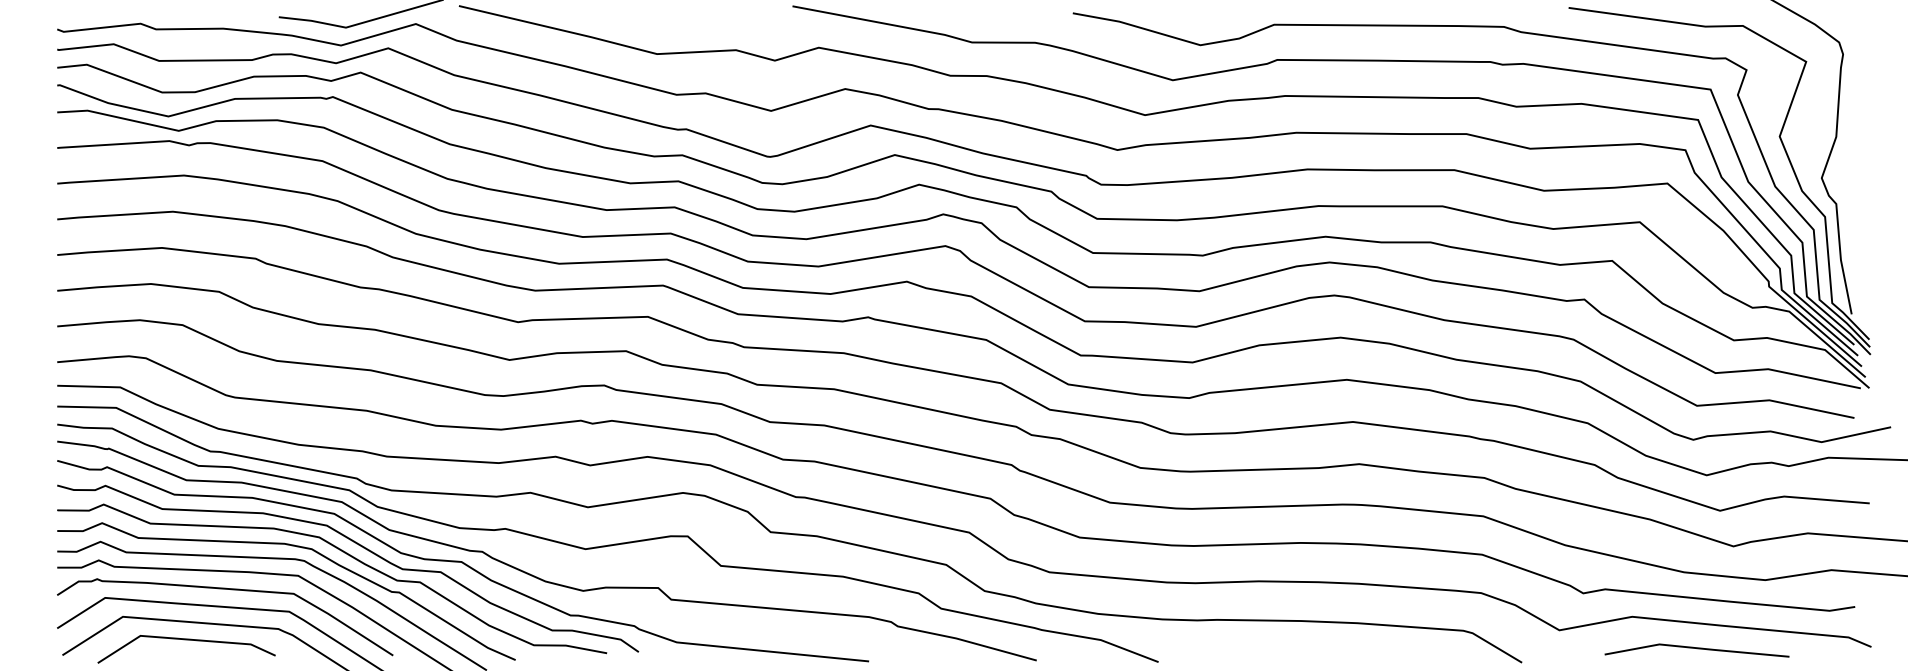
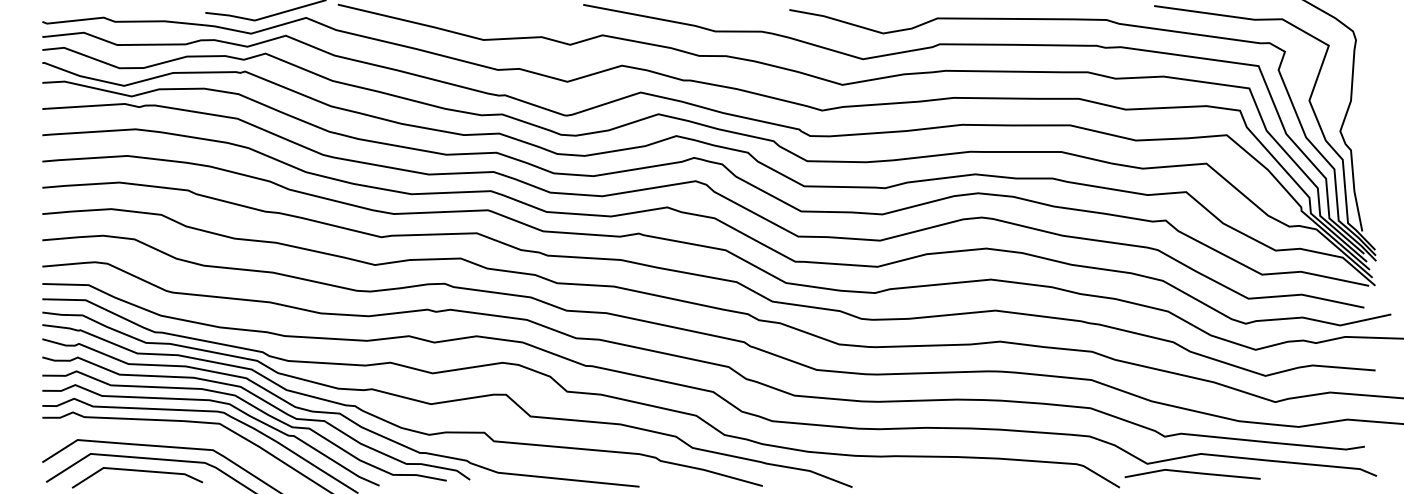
curve: (231, 590) -> (170, 434), removed
line: (1697, 649) -> (1193, 473), moved

